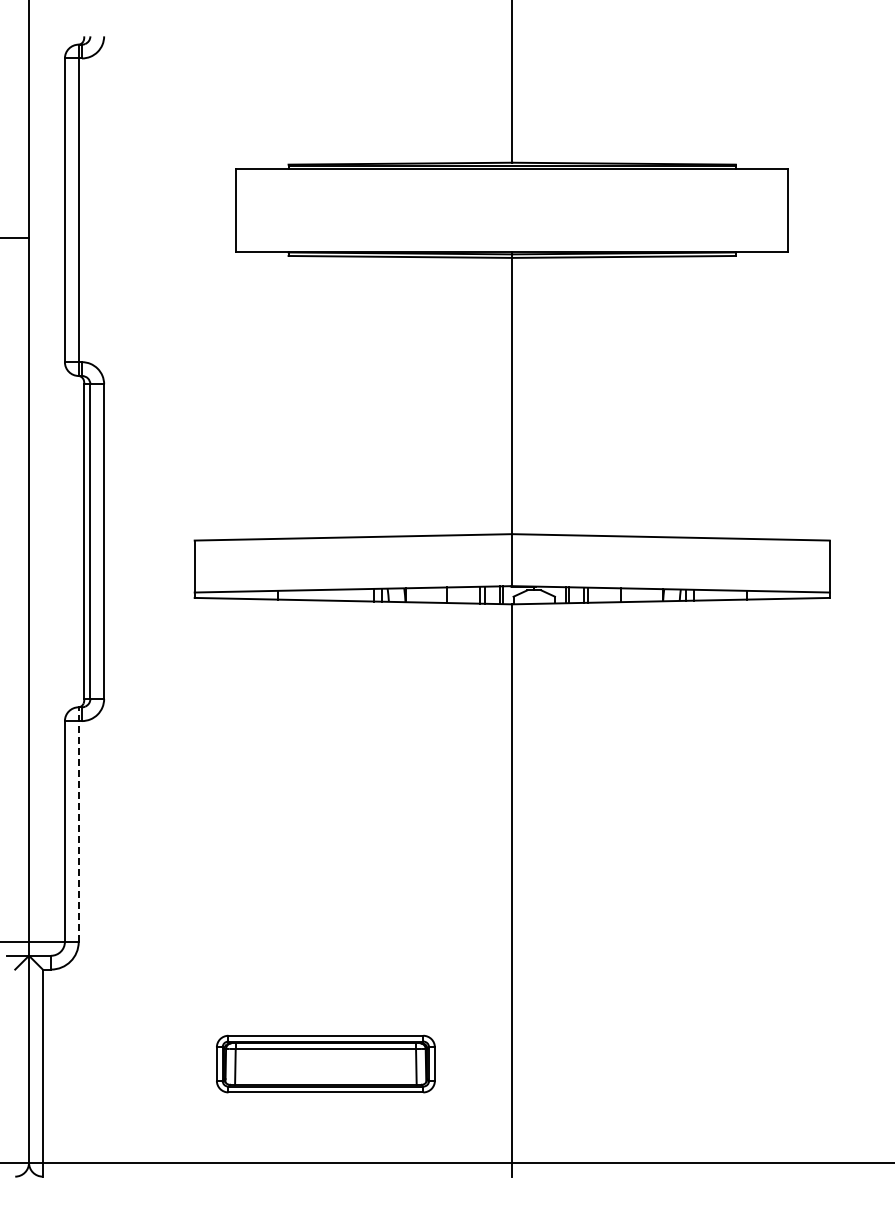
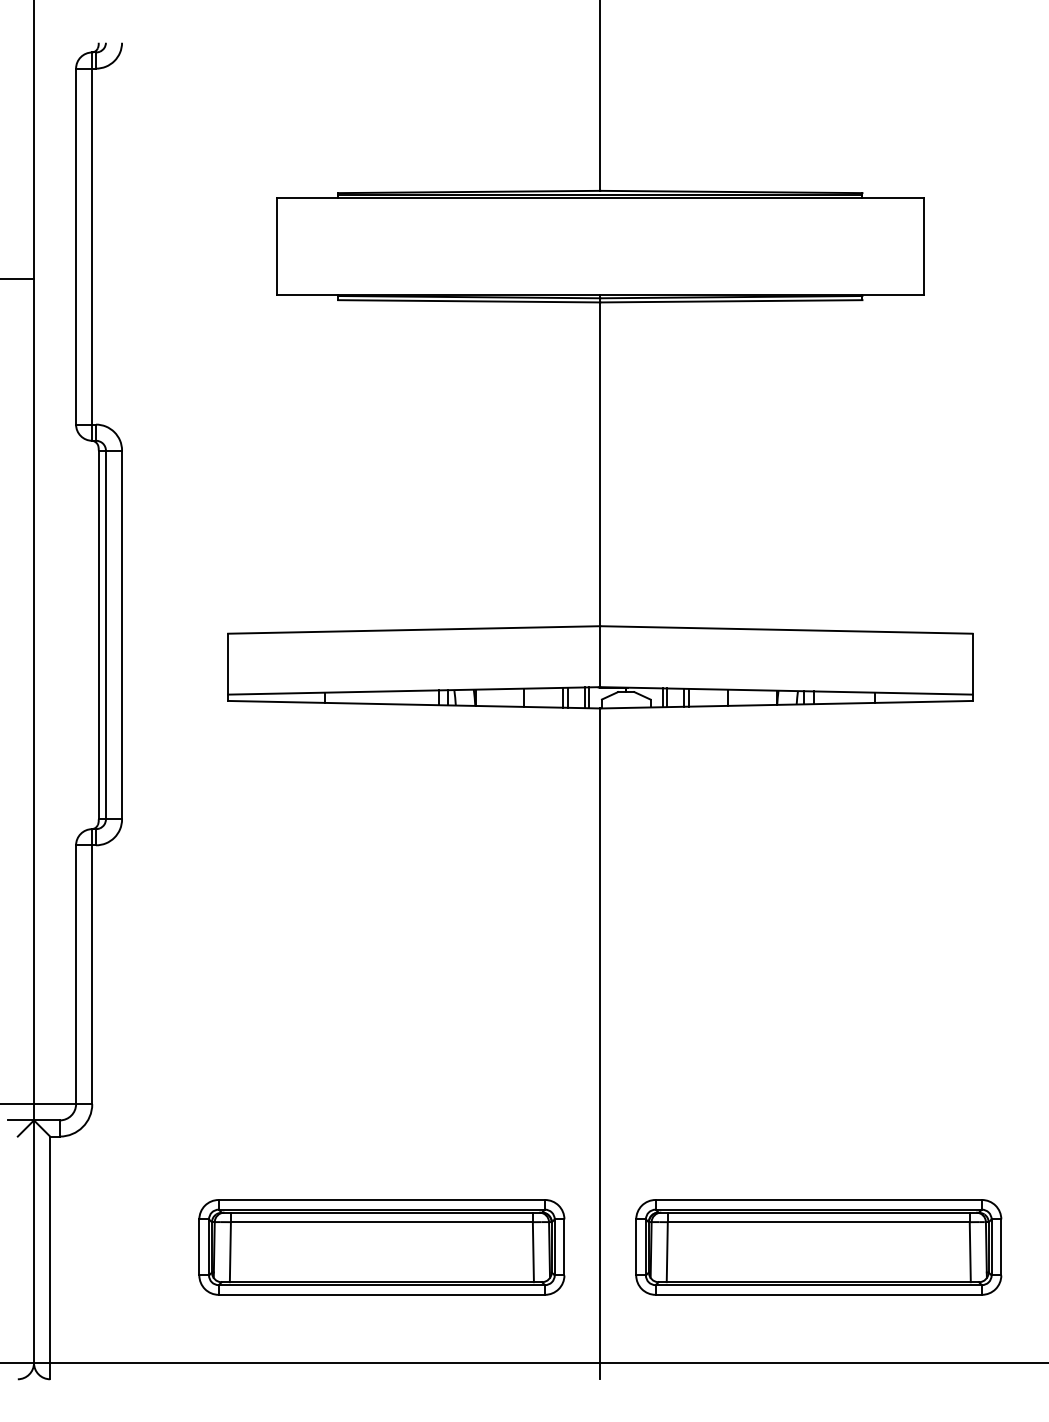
line: (78, 824) -> (91, 966), dashed -> solid
part: (325, 1063) -> (381, 1246), size x1.43
part: (698, 1063) -> (818, 1246), added

